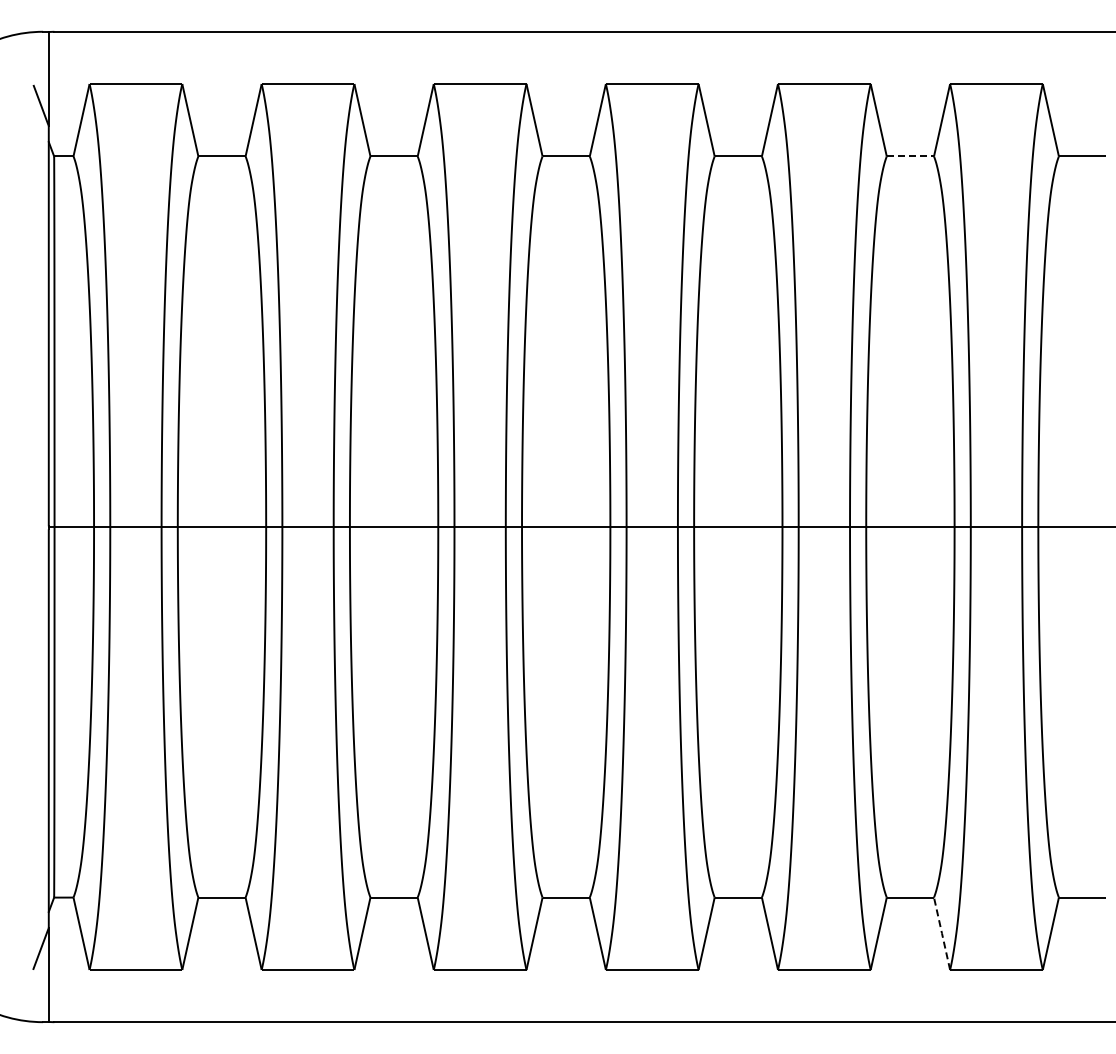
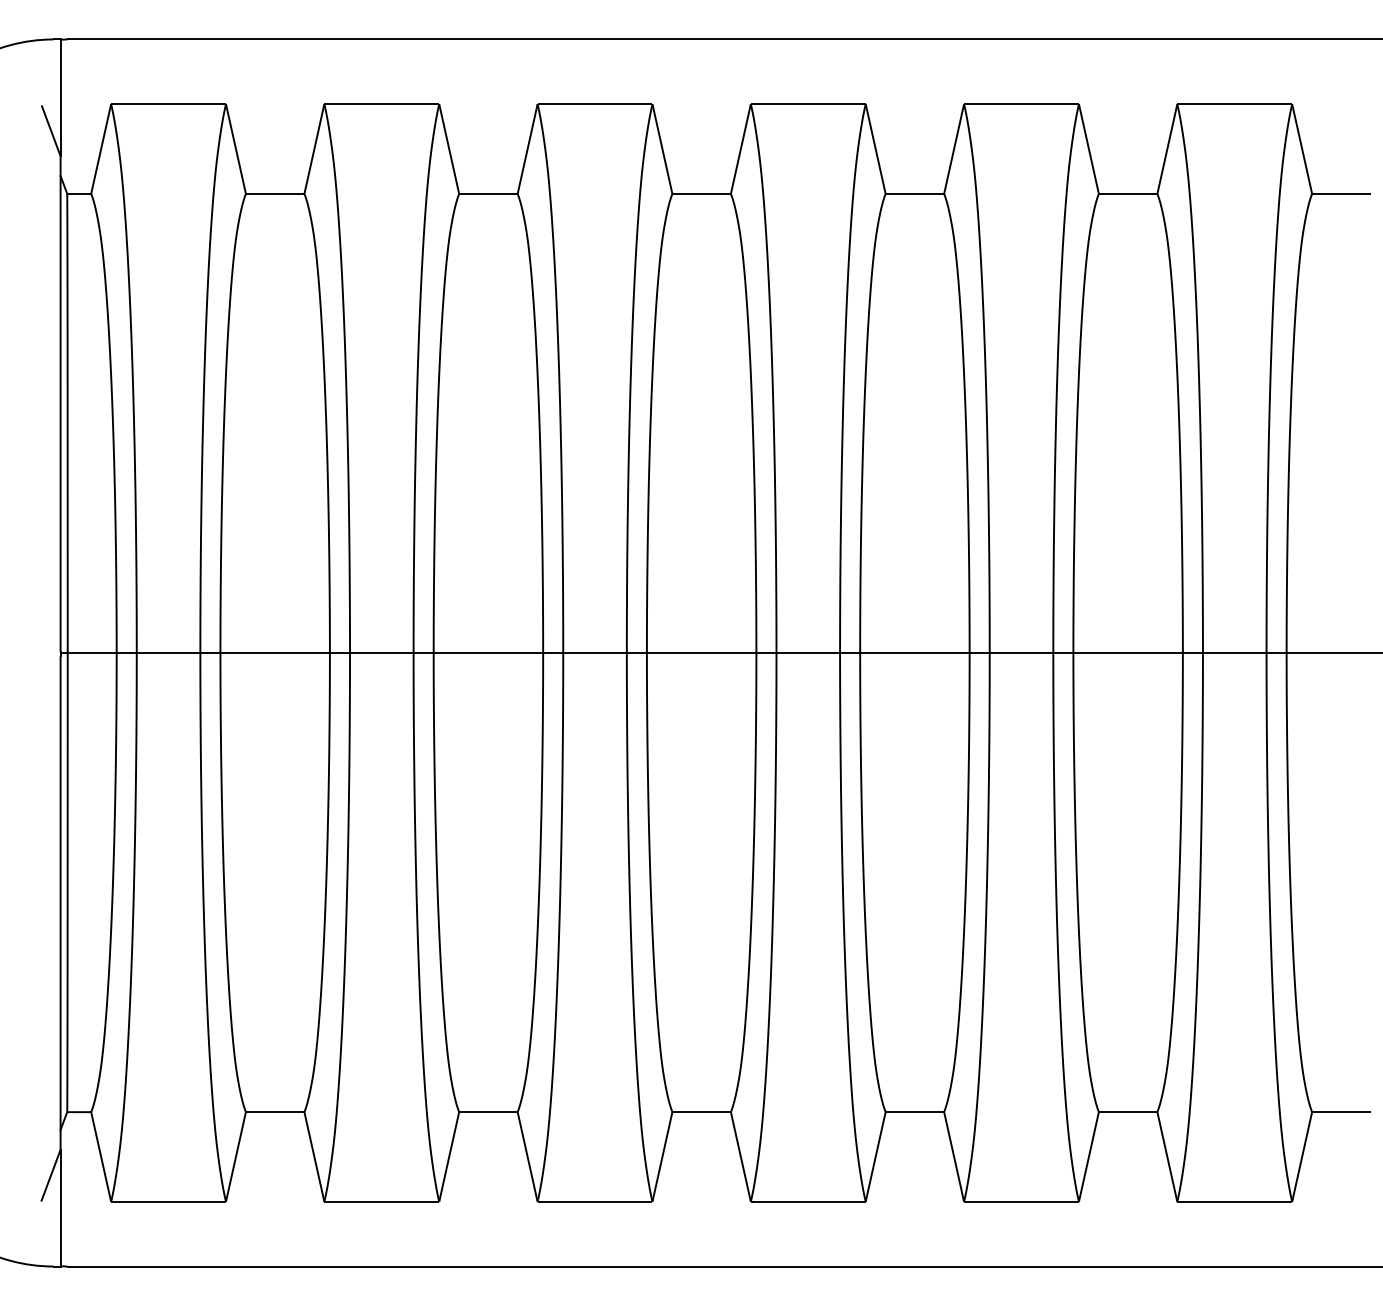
line: (910, 156) -> (1128, 193), dashed -> solid
line: (941, 933) -> (1166, 1156), dashed -> solid

